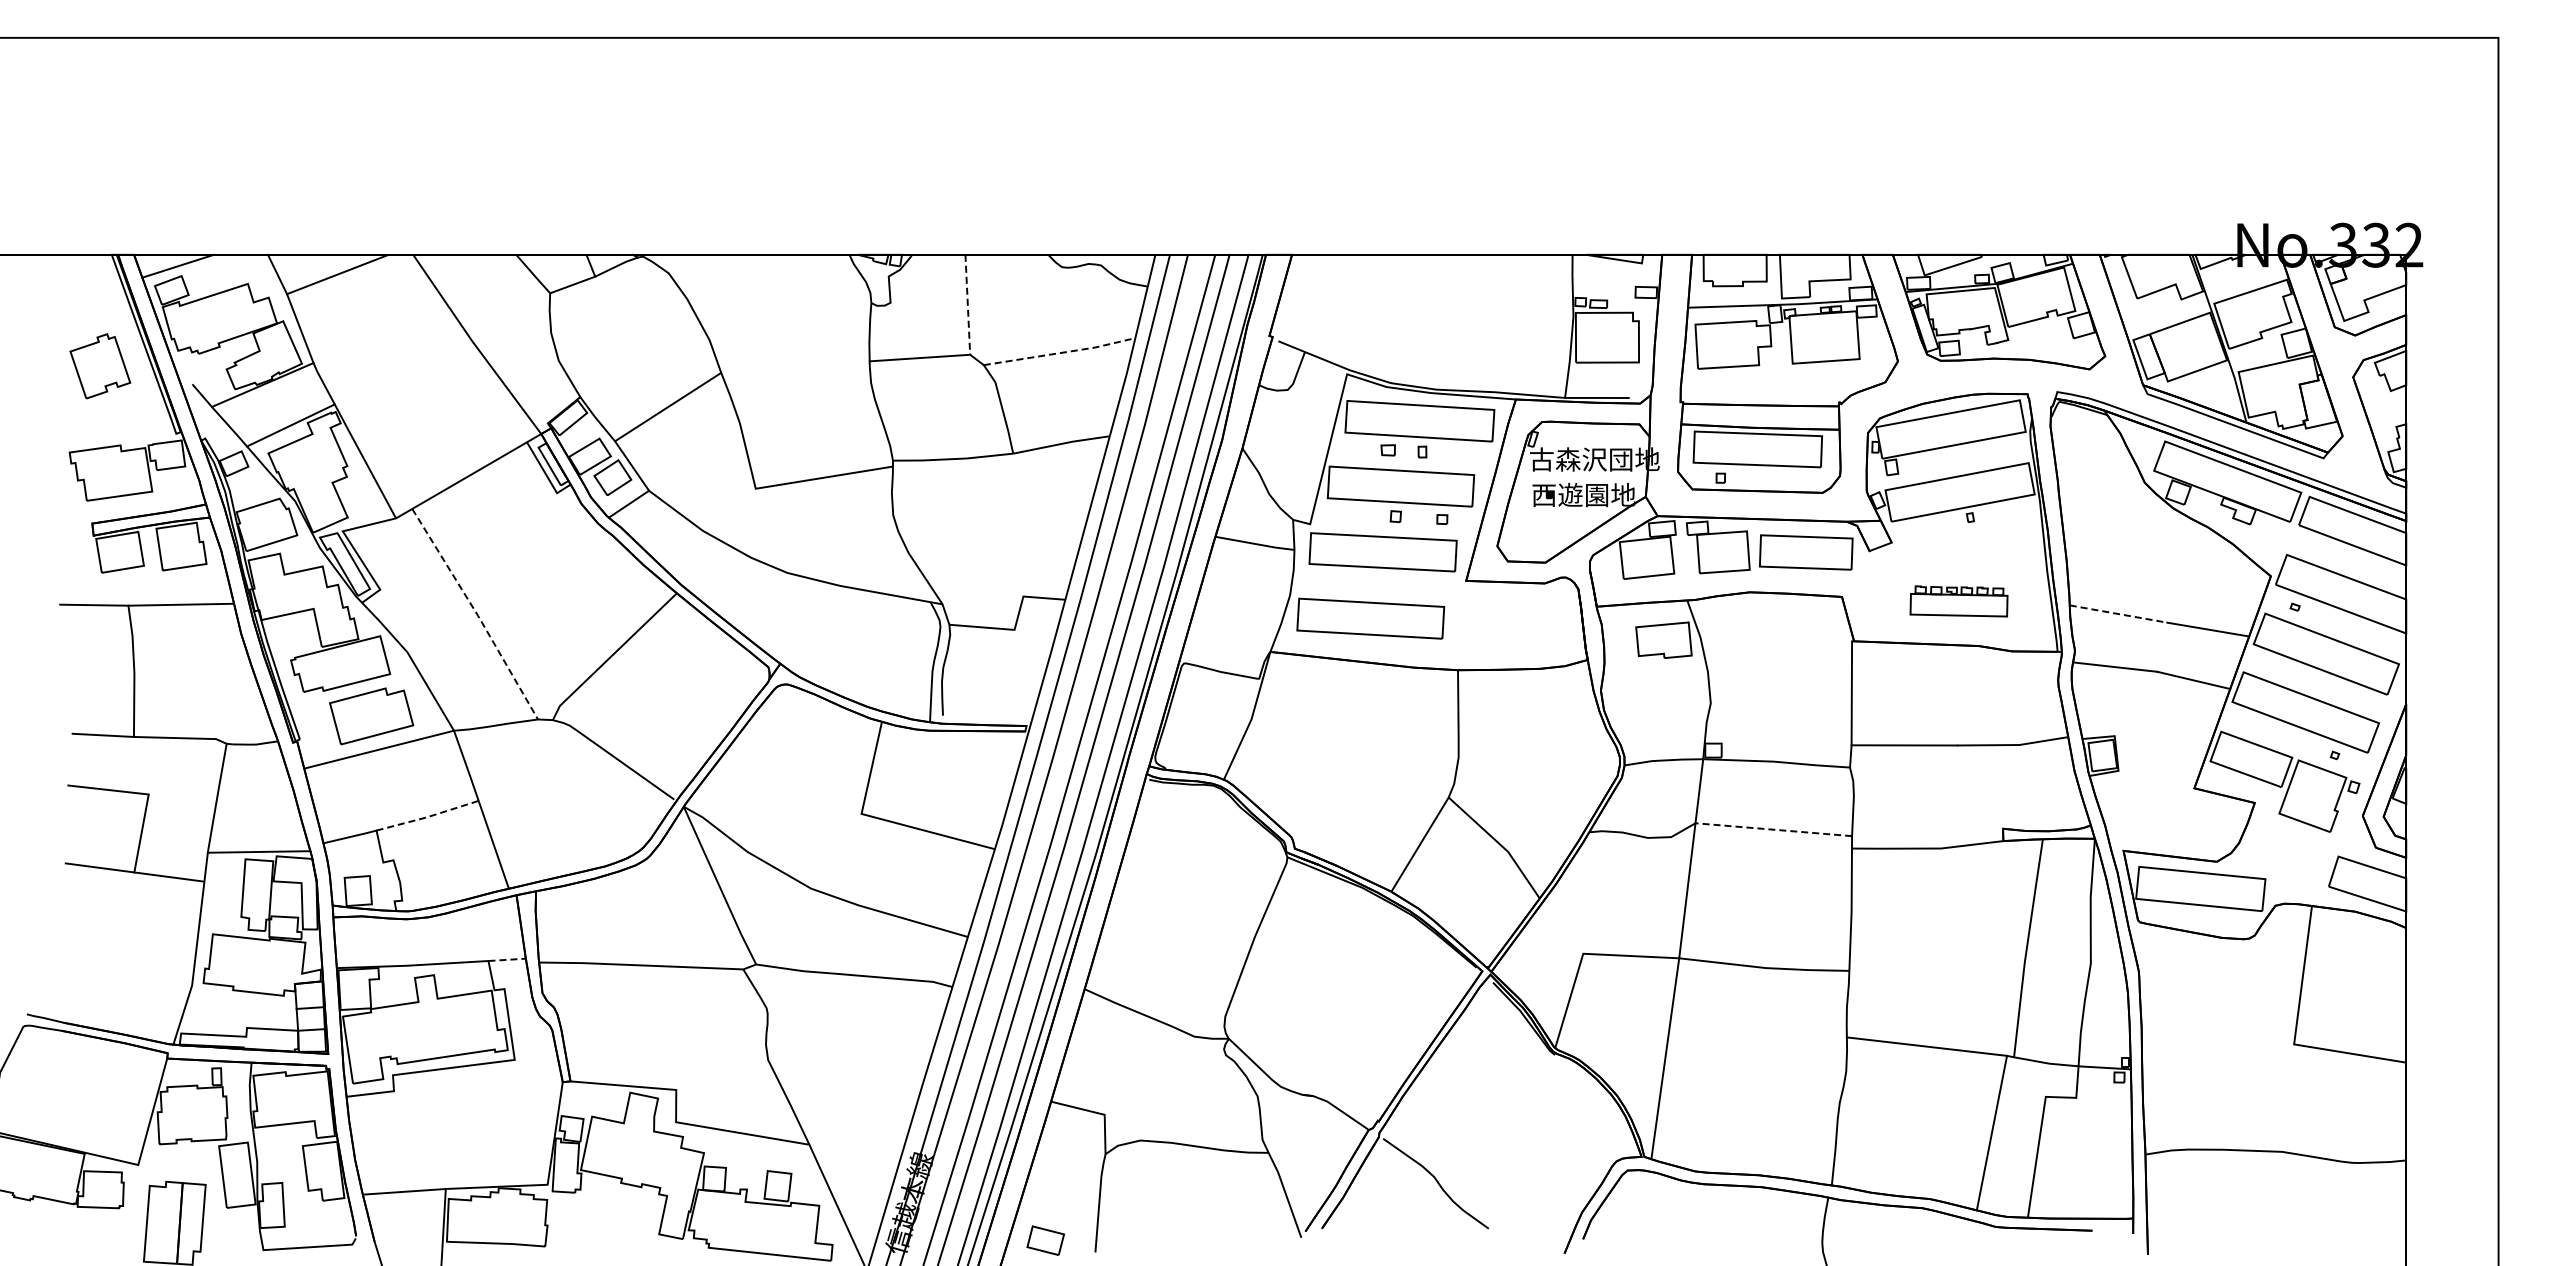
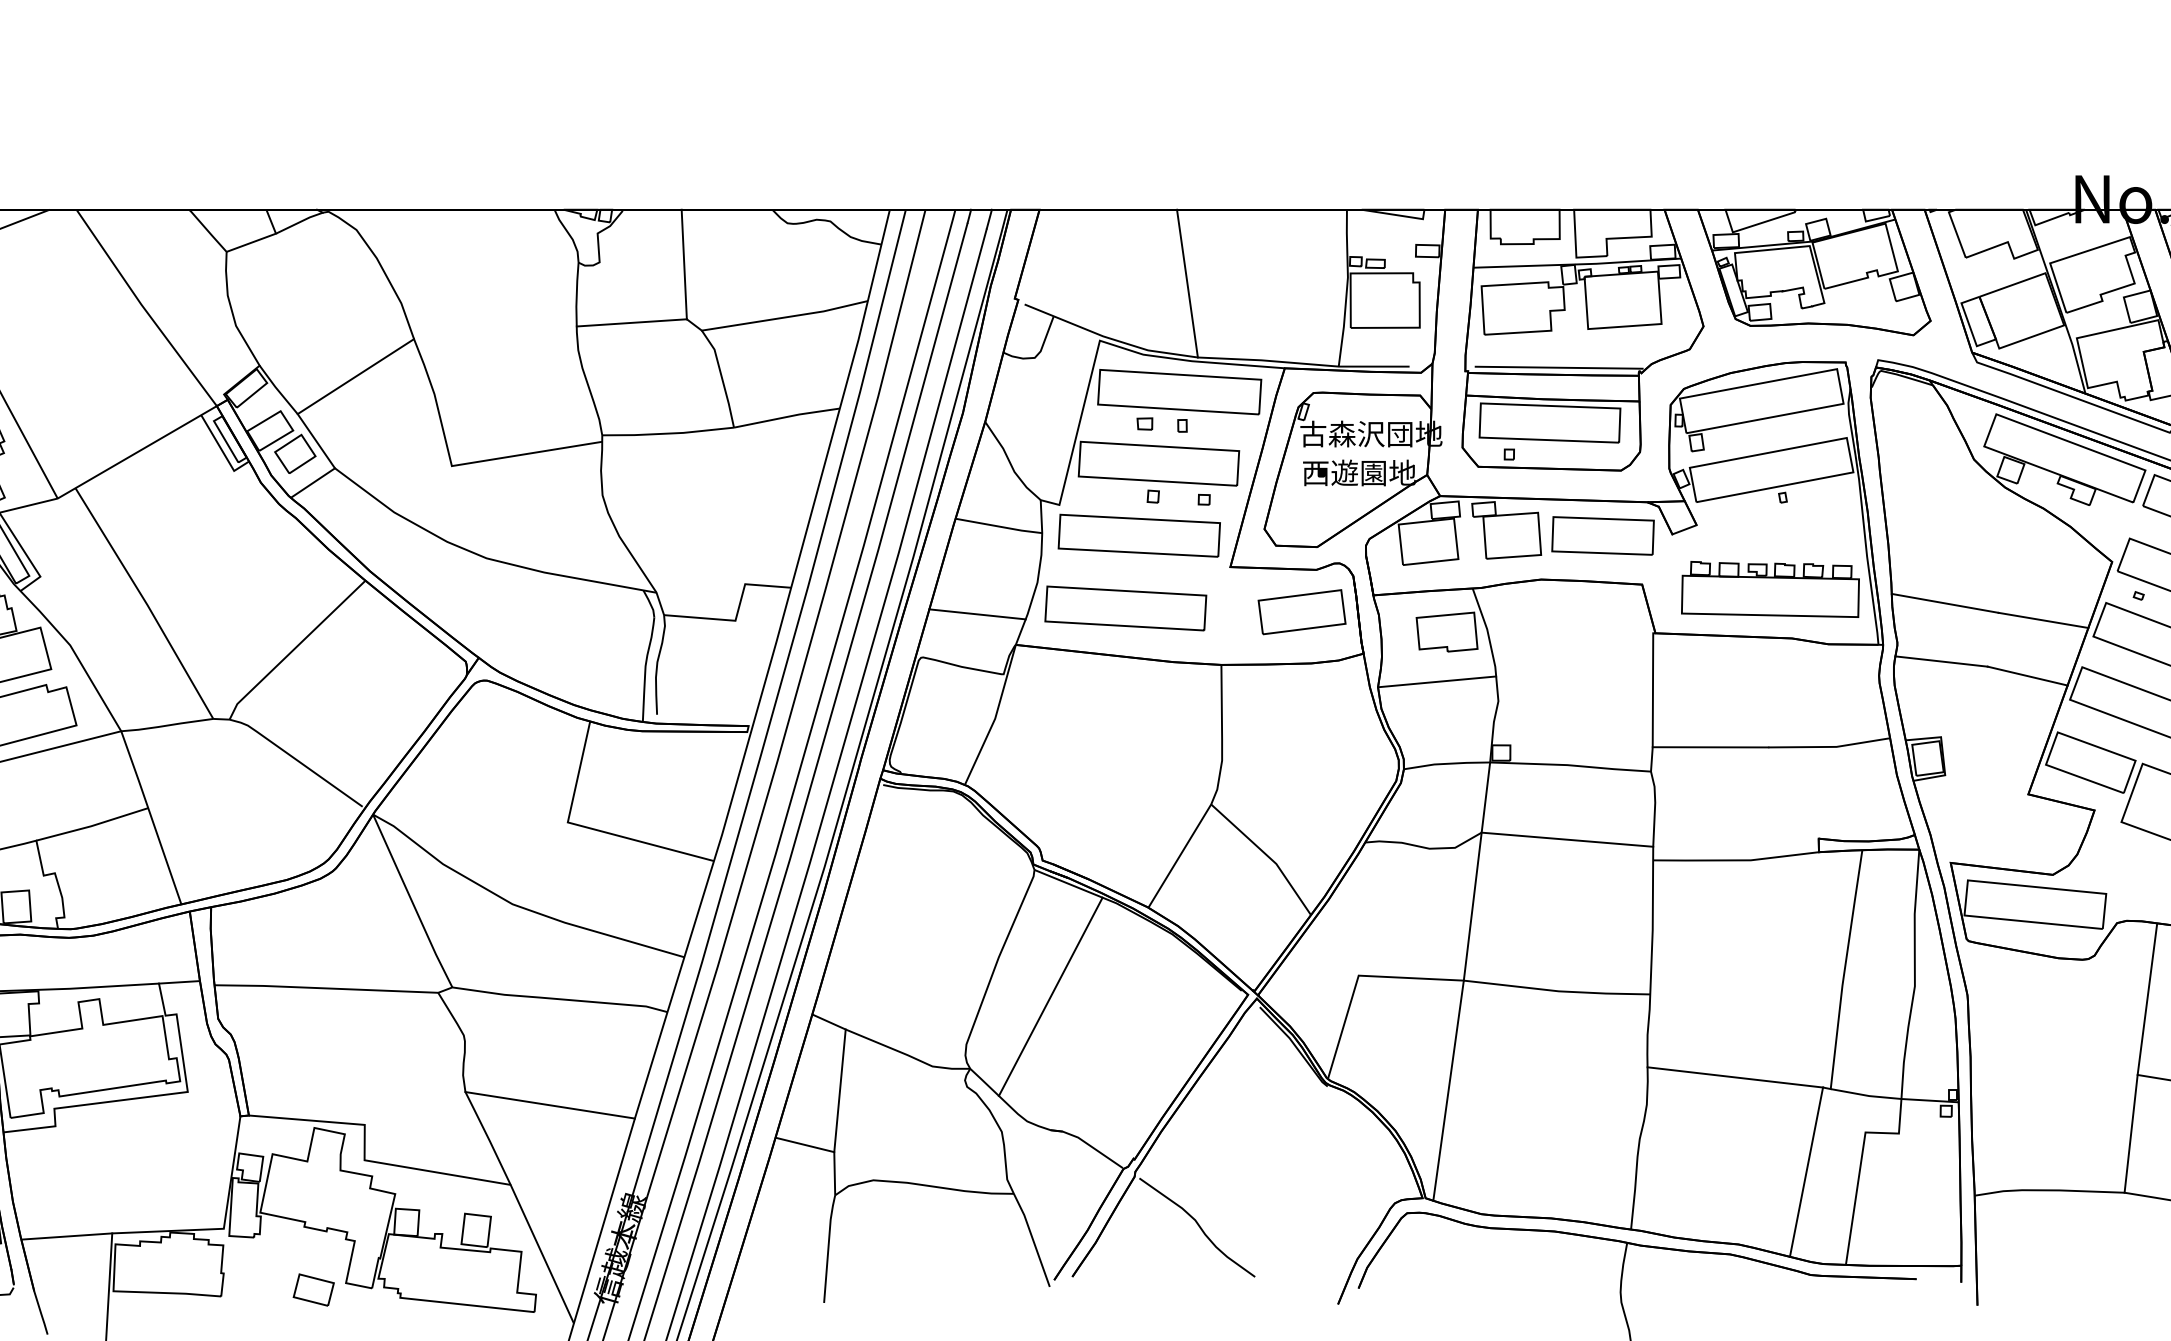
line: (967, 305) -> (683, 265), dashed -> solid
line: (1426, 321) -> (1186, 282), added
line: (1060, 353) -> (785, 317), dashed -> solid
line: (1766, 398) -> (1559, 367), added
part: (1958, 601) -> (1769, 589), size x1.67
line: (476, 614) -> (145, 603), dashed -> solid
line: (2118, 614) -> (1945, 603), dashed -> solid
part: (1531, 622) -> (1301, 612), added
line: (1235, 623) -> (977, 613), added
line: (1654, 685) -> (1436, 681), added
line: (427, 817) -> (92, 826), dashed -> solid
line: (1773, 829) -> (1567, 839), dashed -> solid
line: (507, 959) -> (179, 981), dashed -> solid
line: (1301, 972) -> (1049, 996), added
line: (1109, 1058) -> (839, 1090), added
line: (845, 1071) -> (550, 1104), added
line: (2288, 1097) -> (2131, 1133), added
part: (1045, 1240) -> (313, 1289), moved

